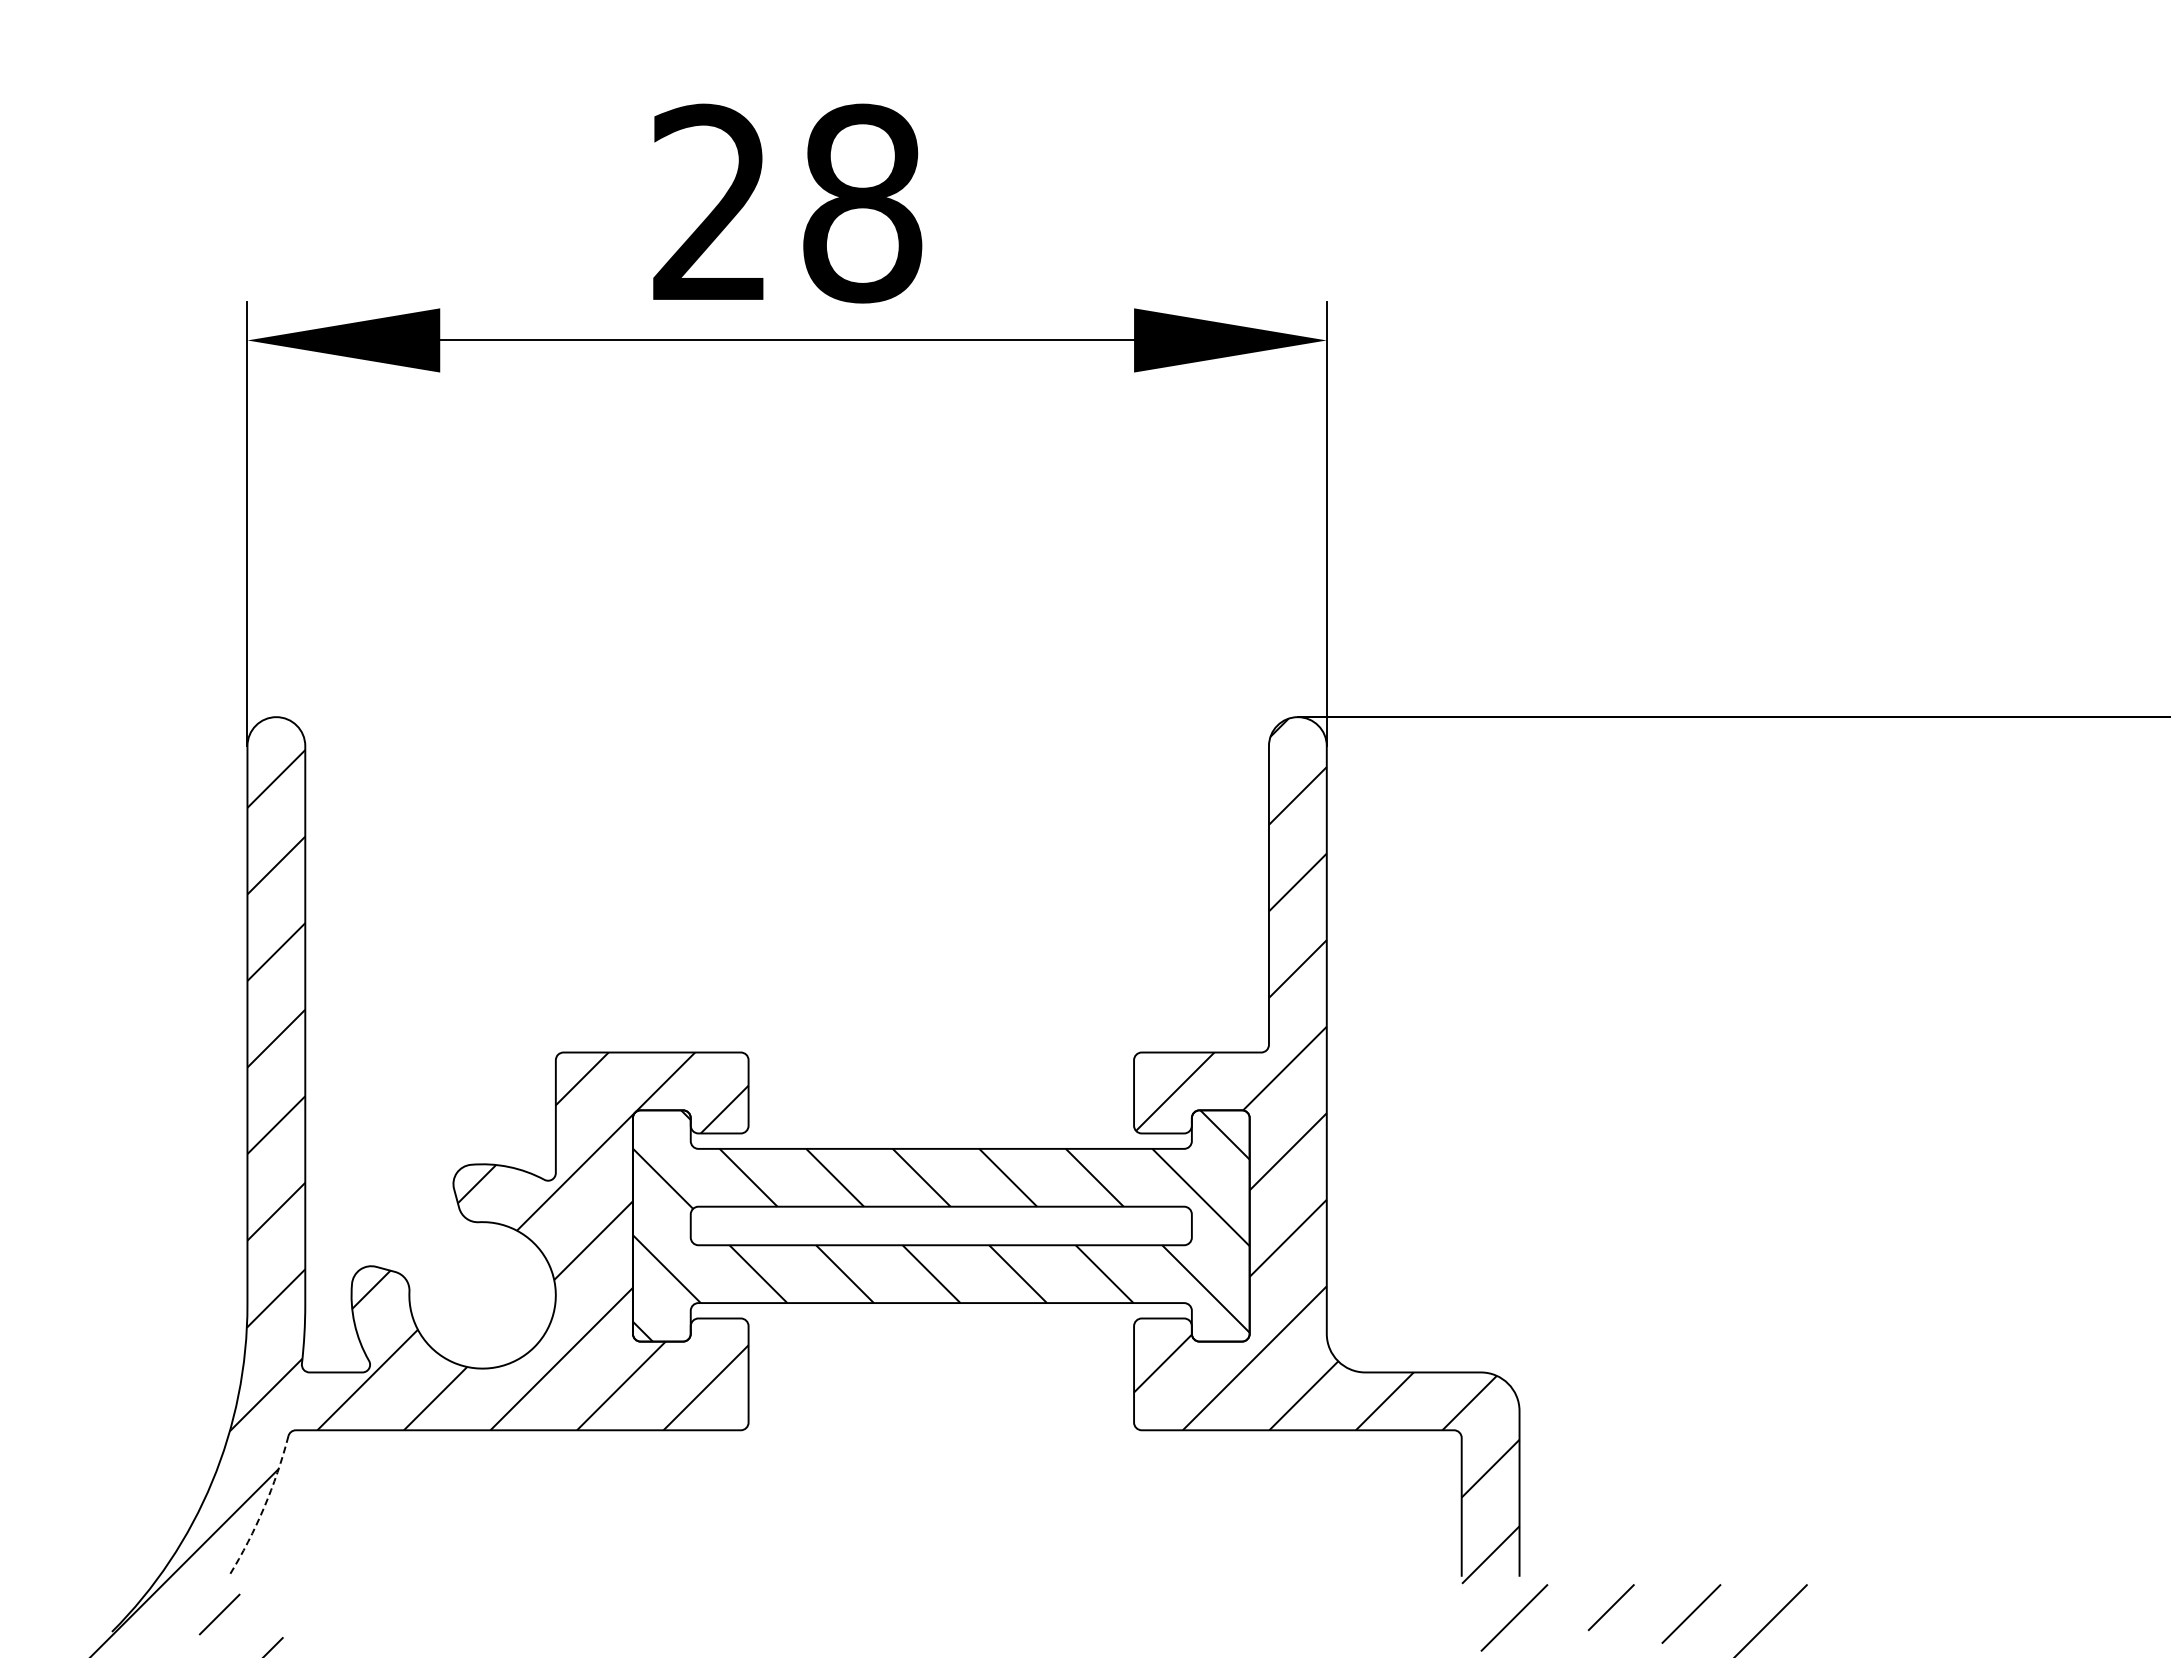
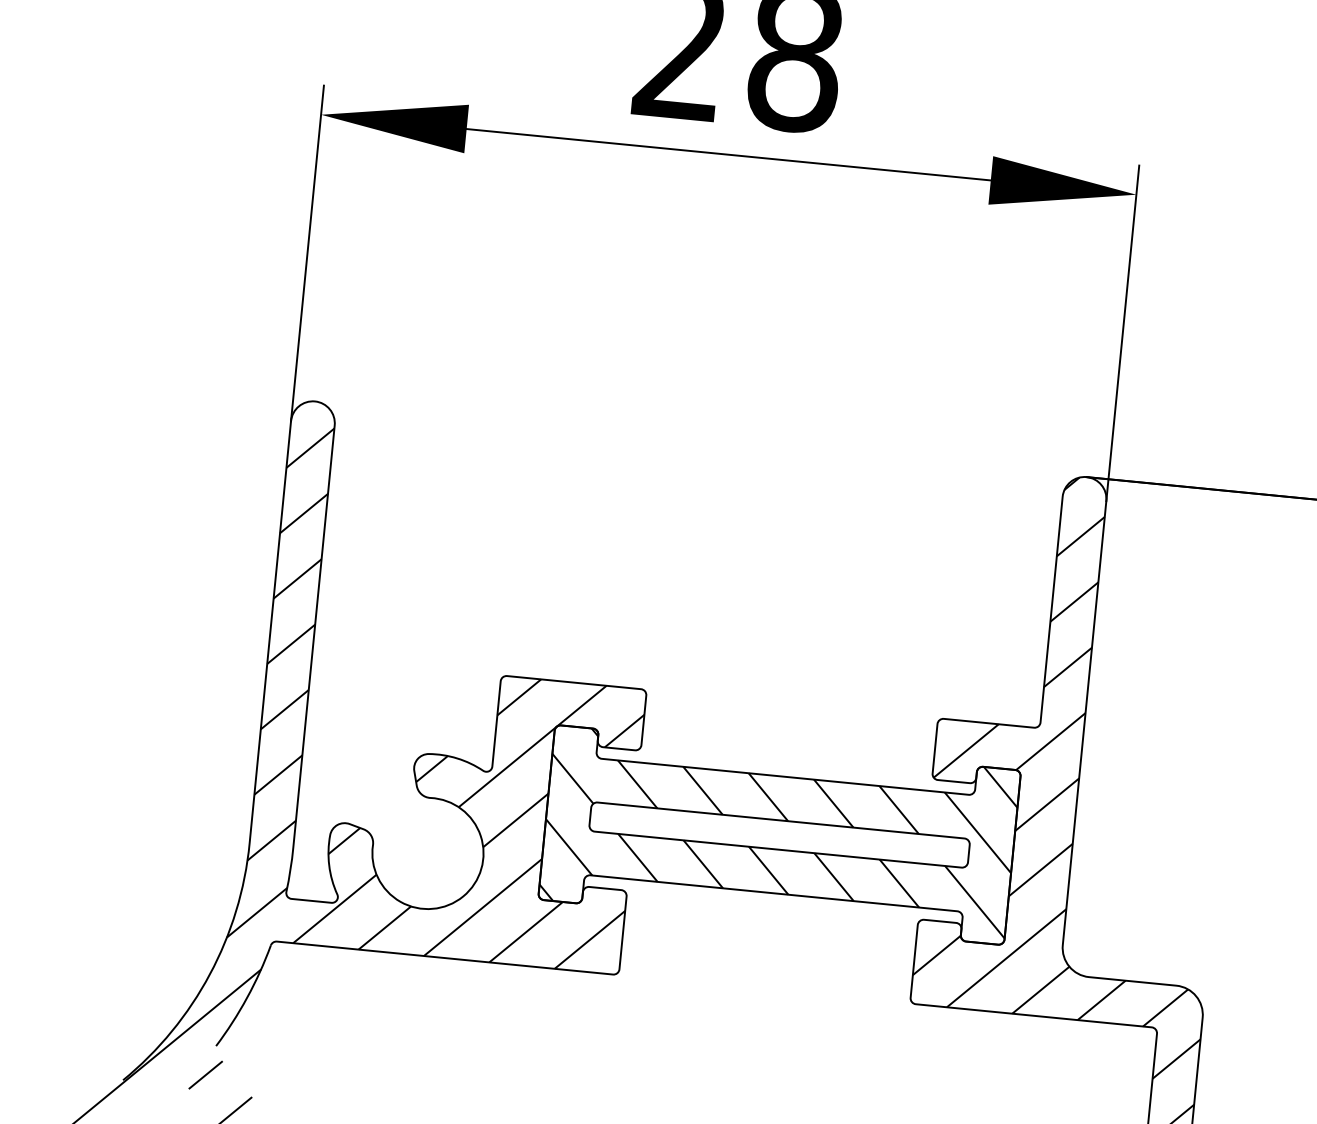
line: (264, 1507) -> (247, 997), dashed -> solid

